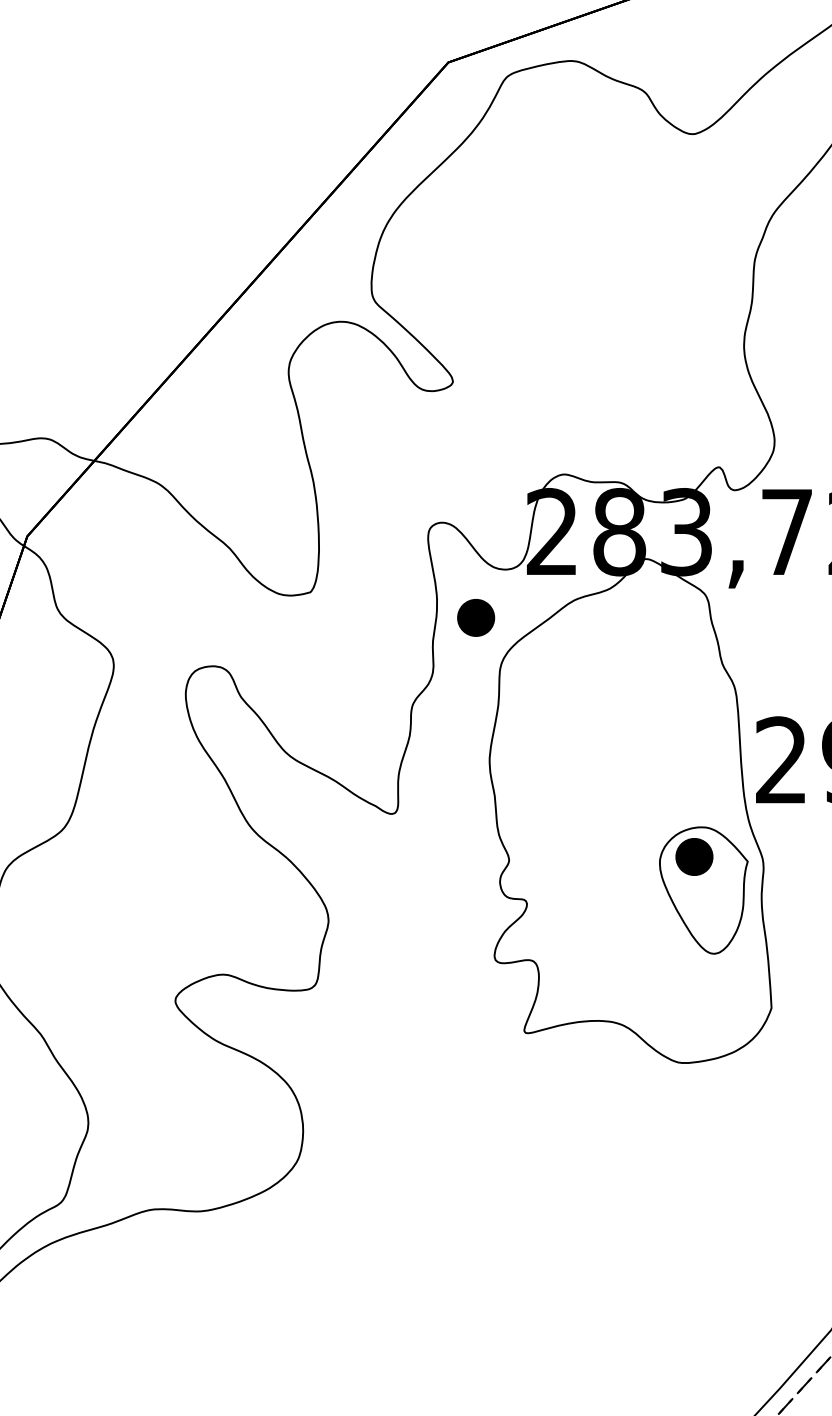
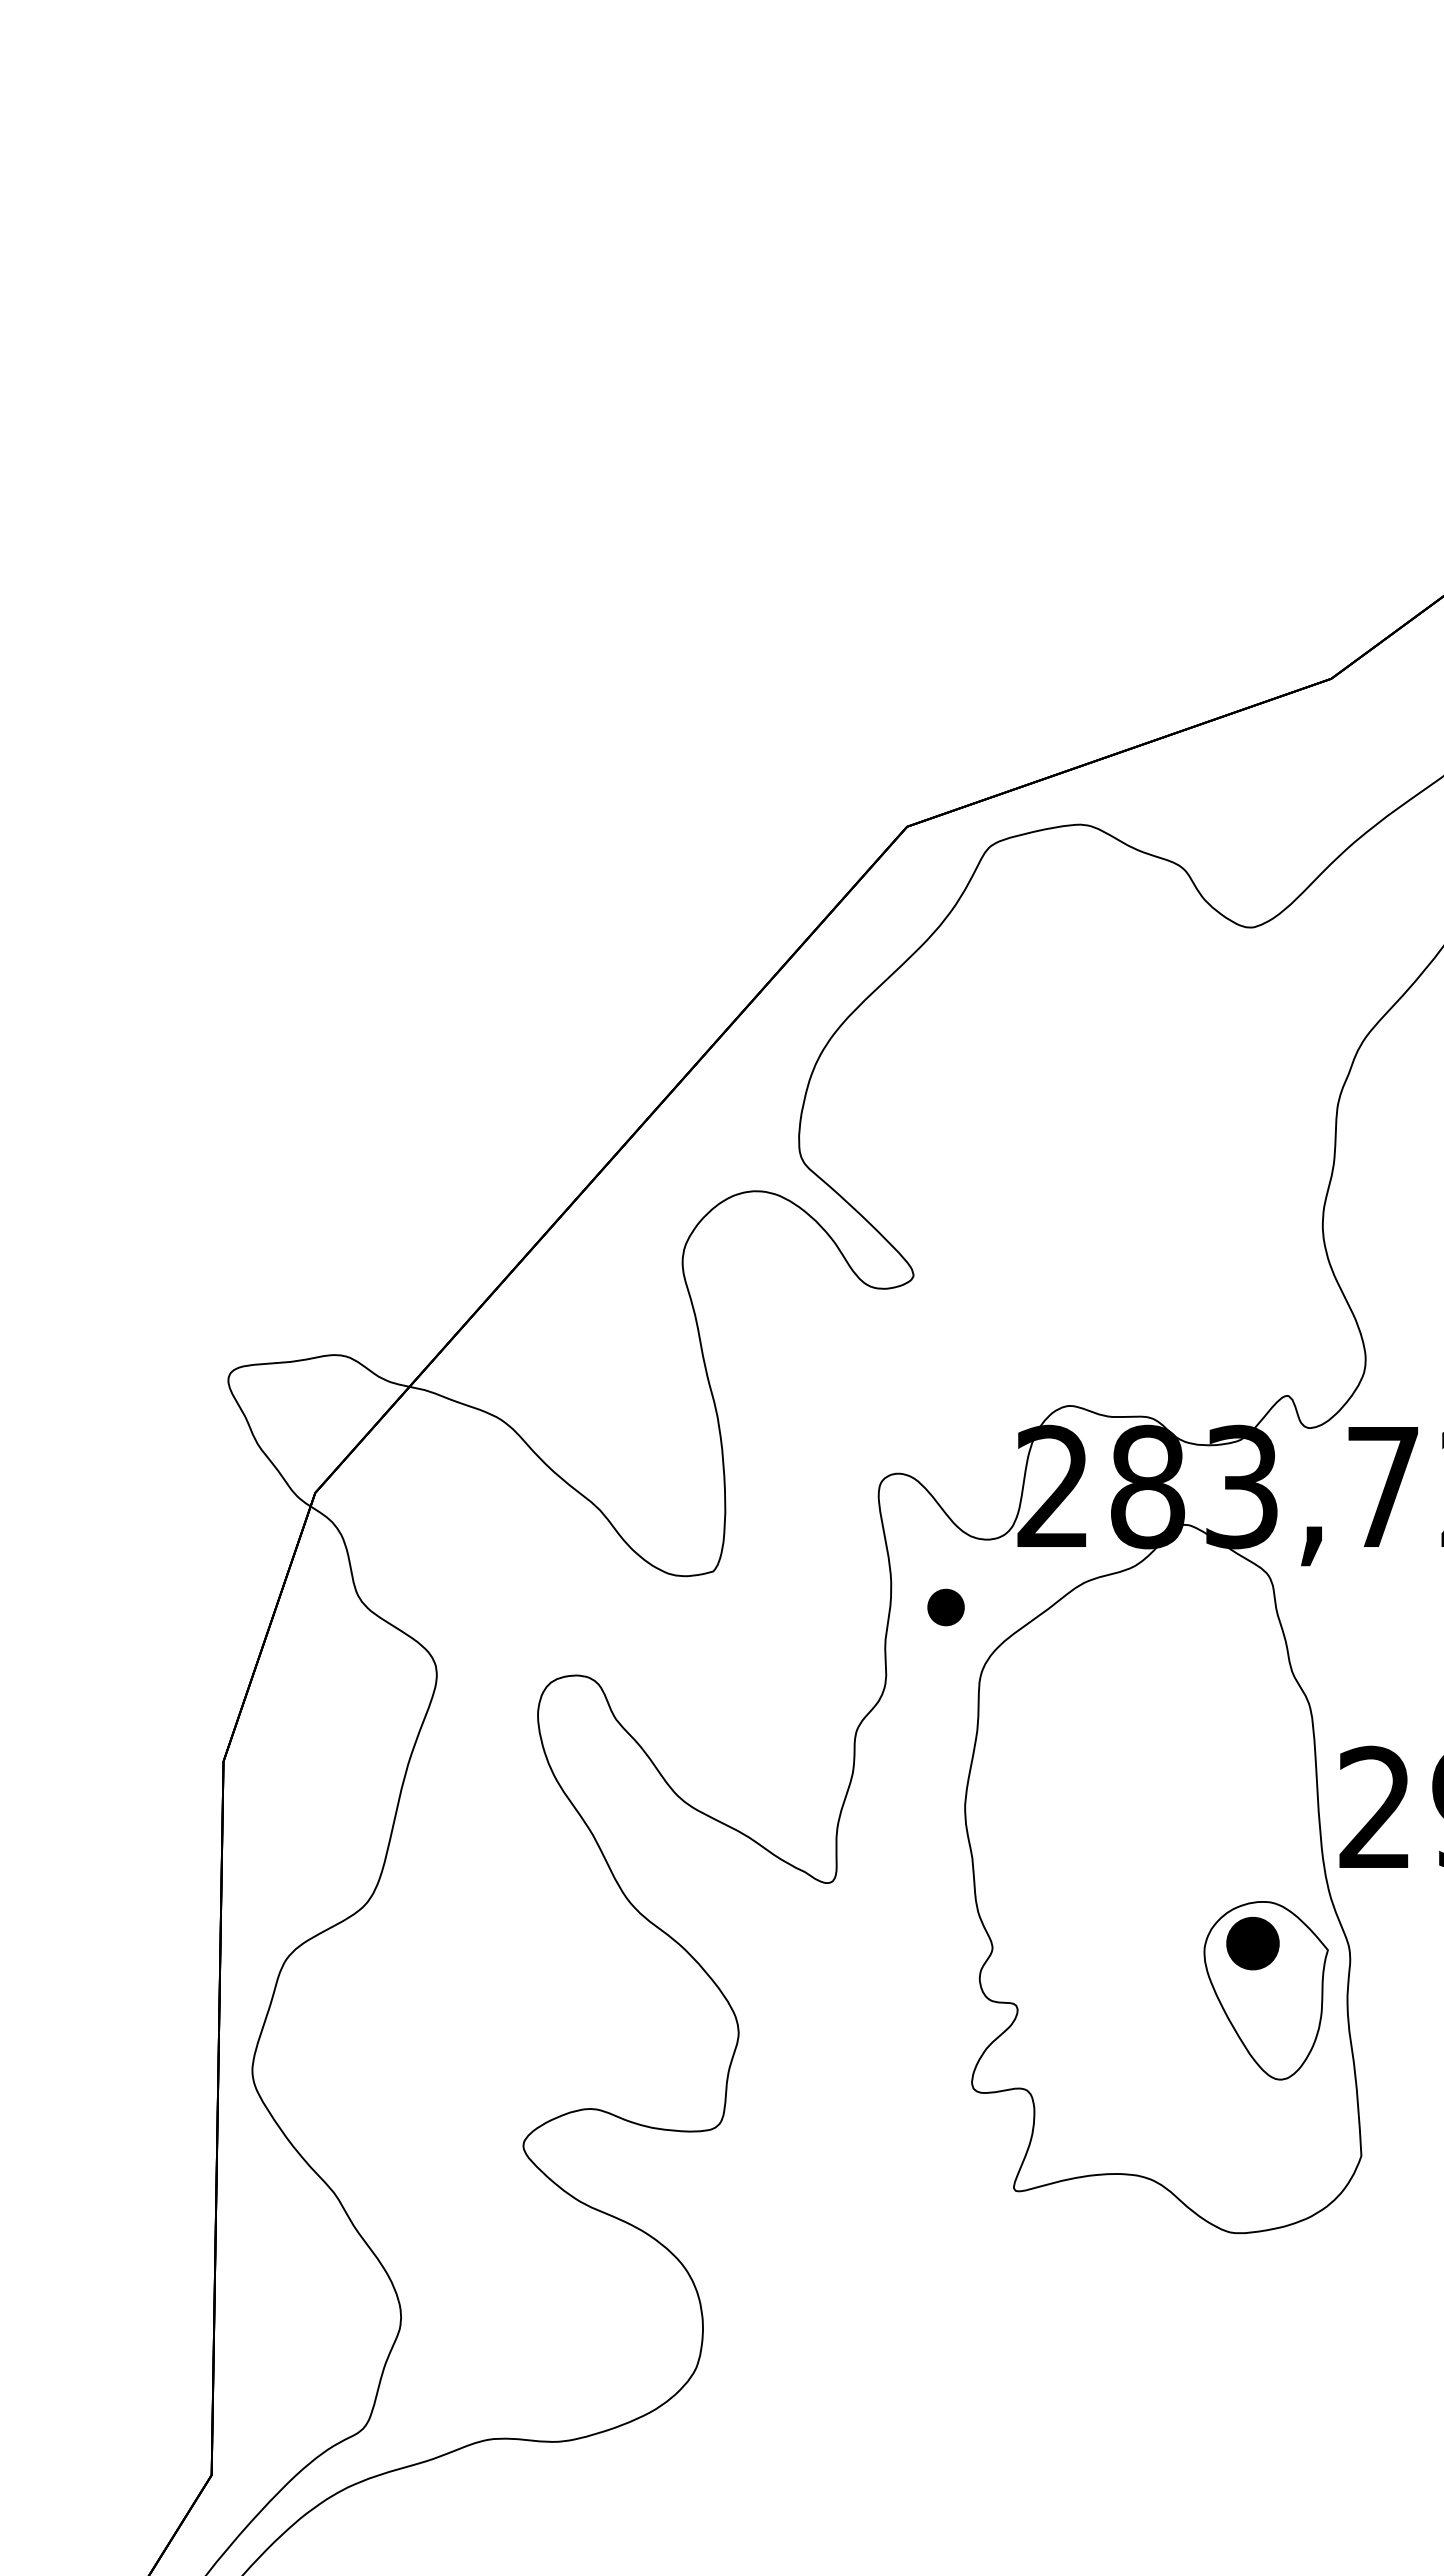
part: (475, 617) -> (945, 1607), size x0.7

